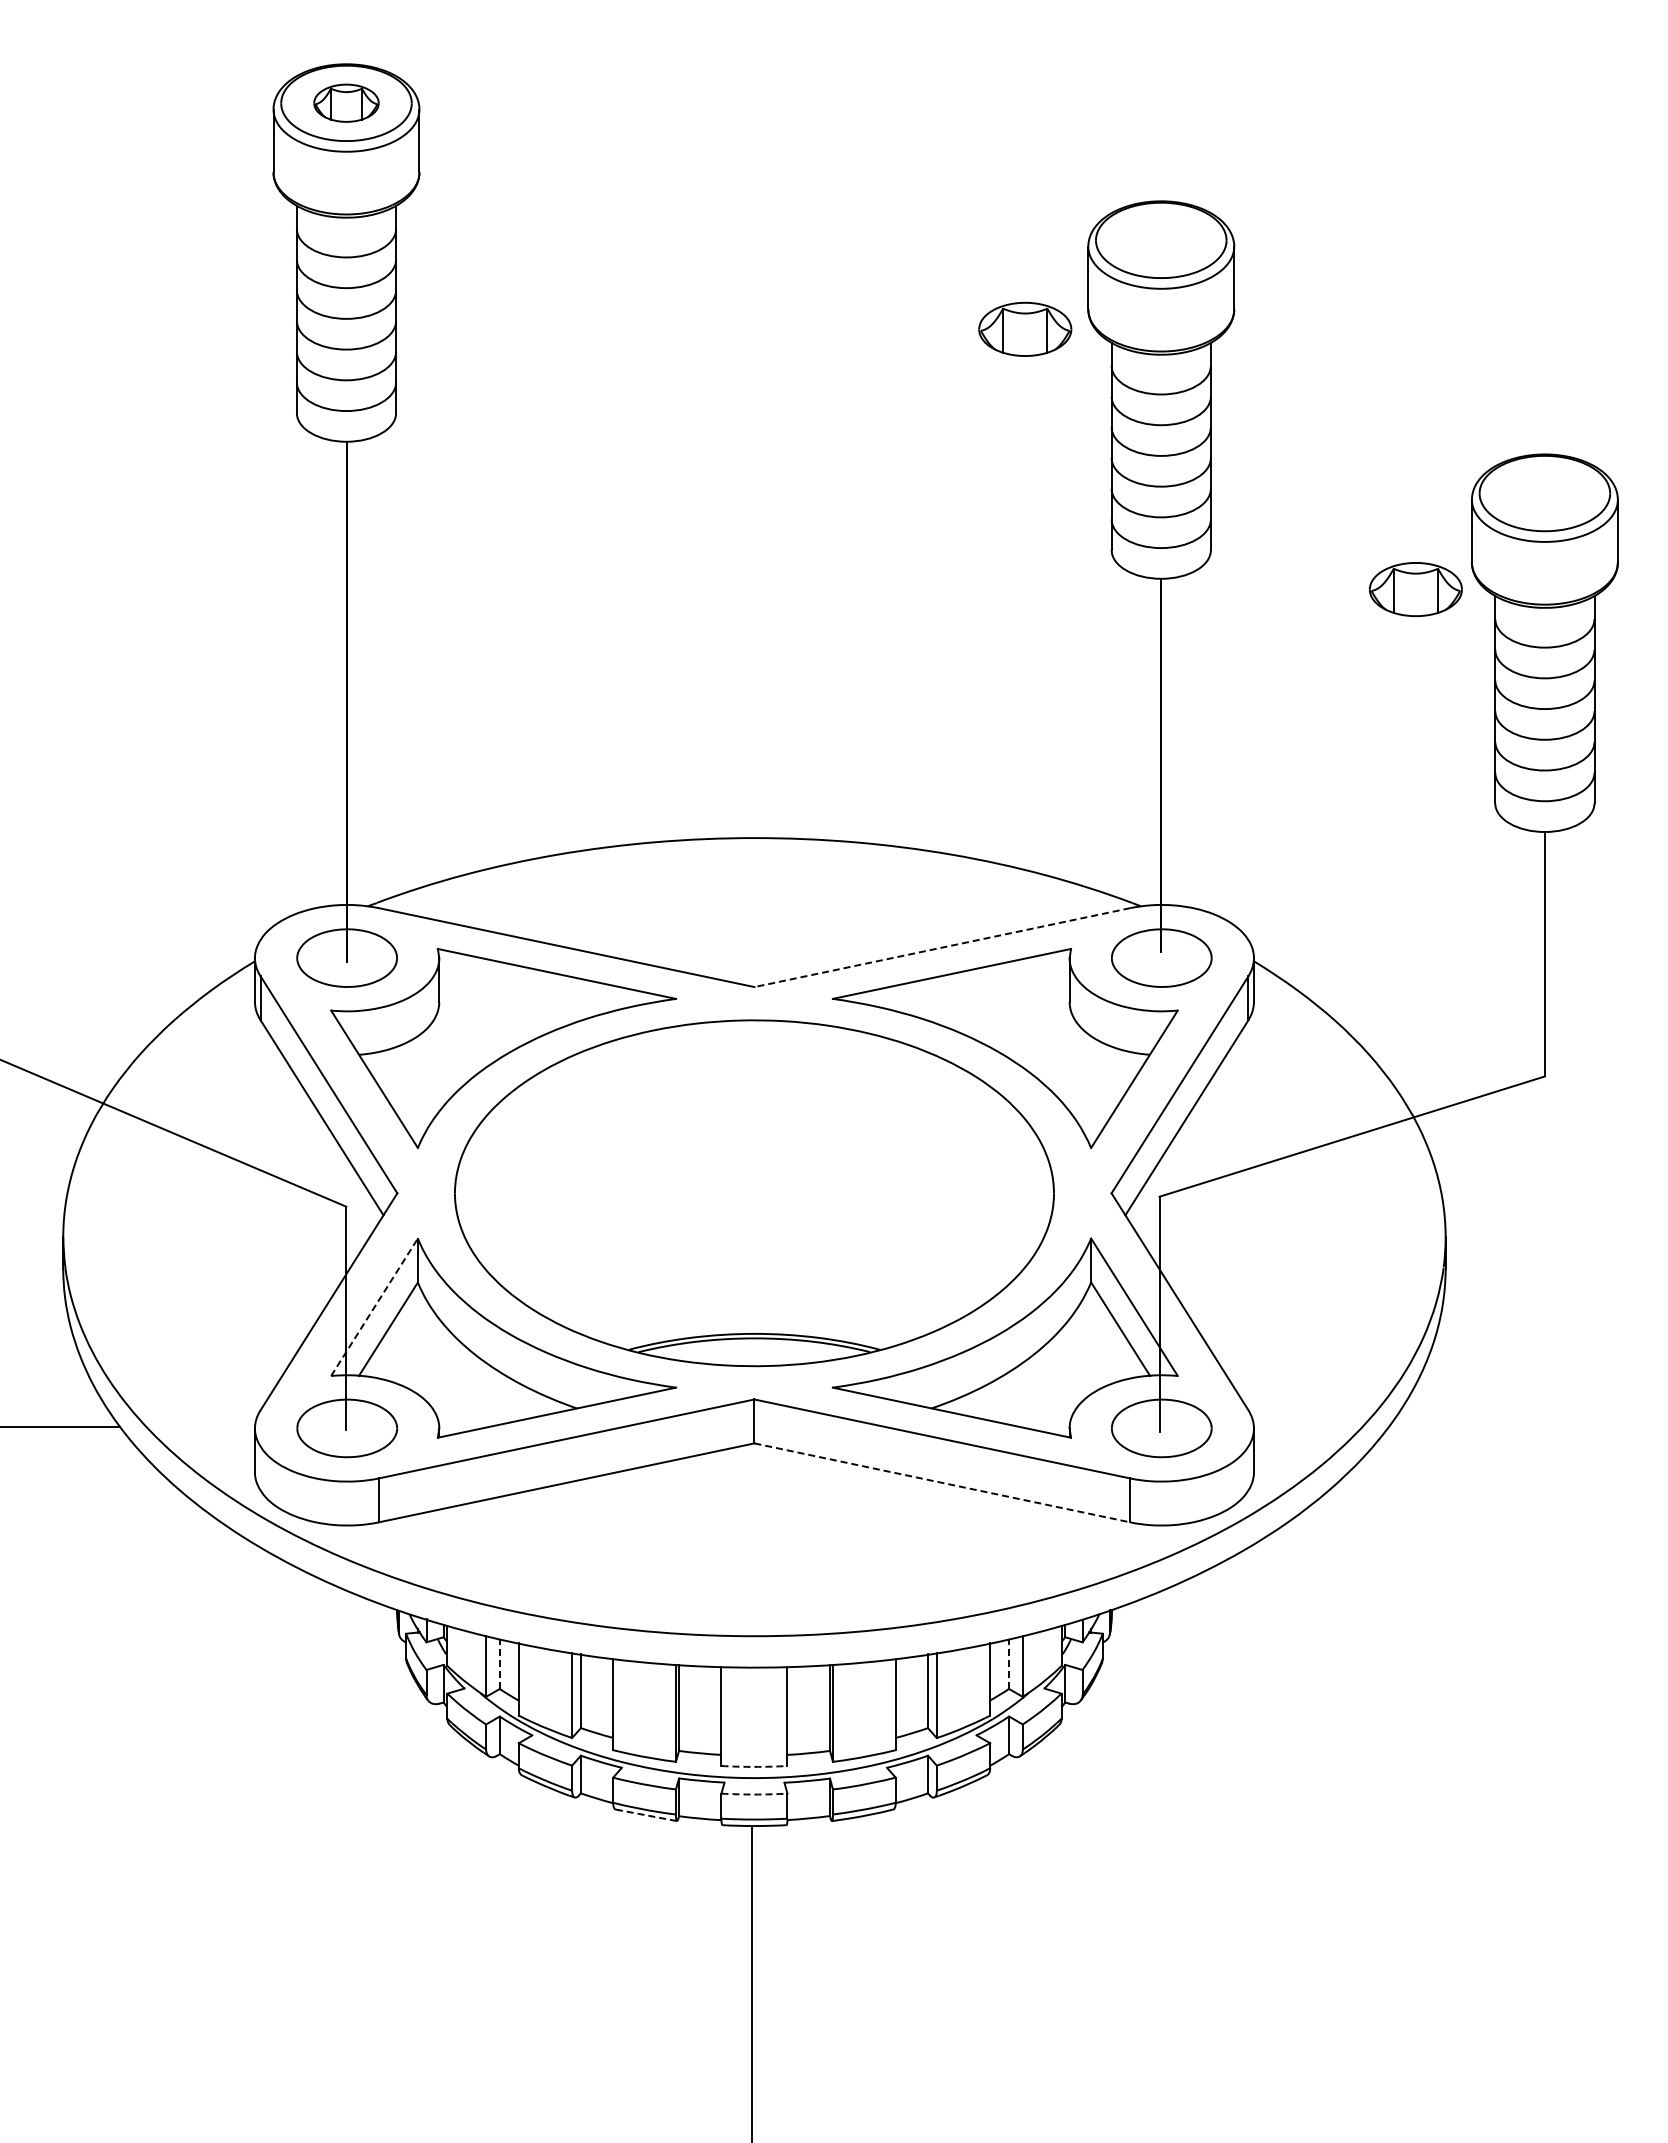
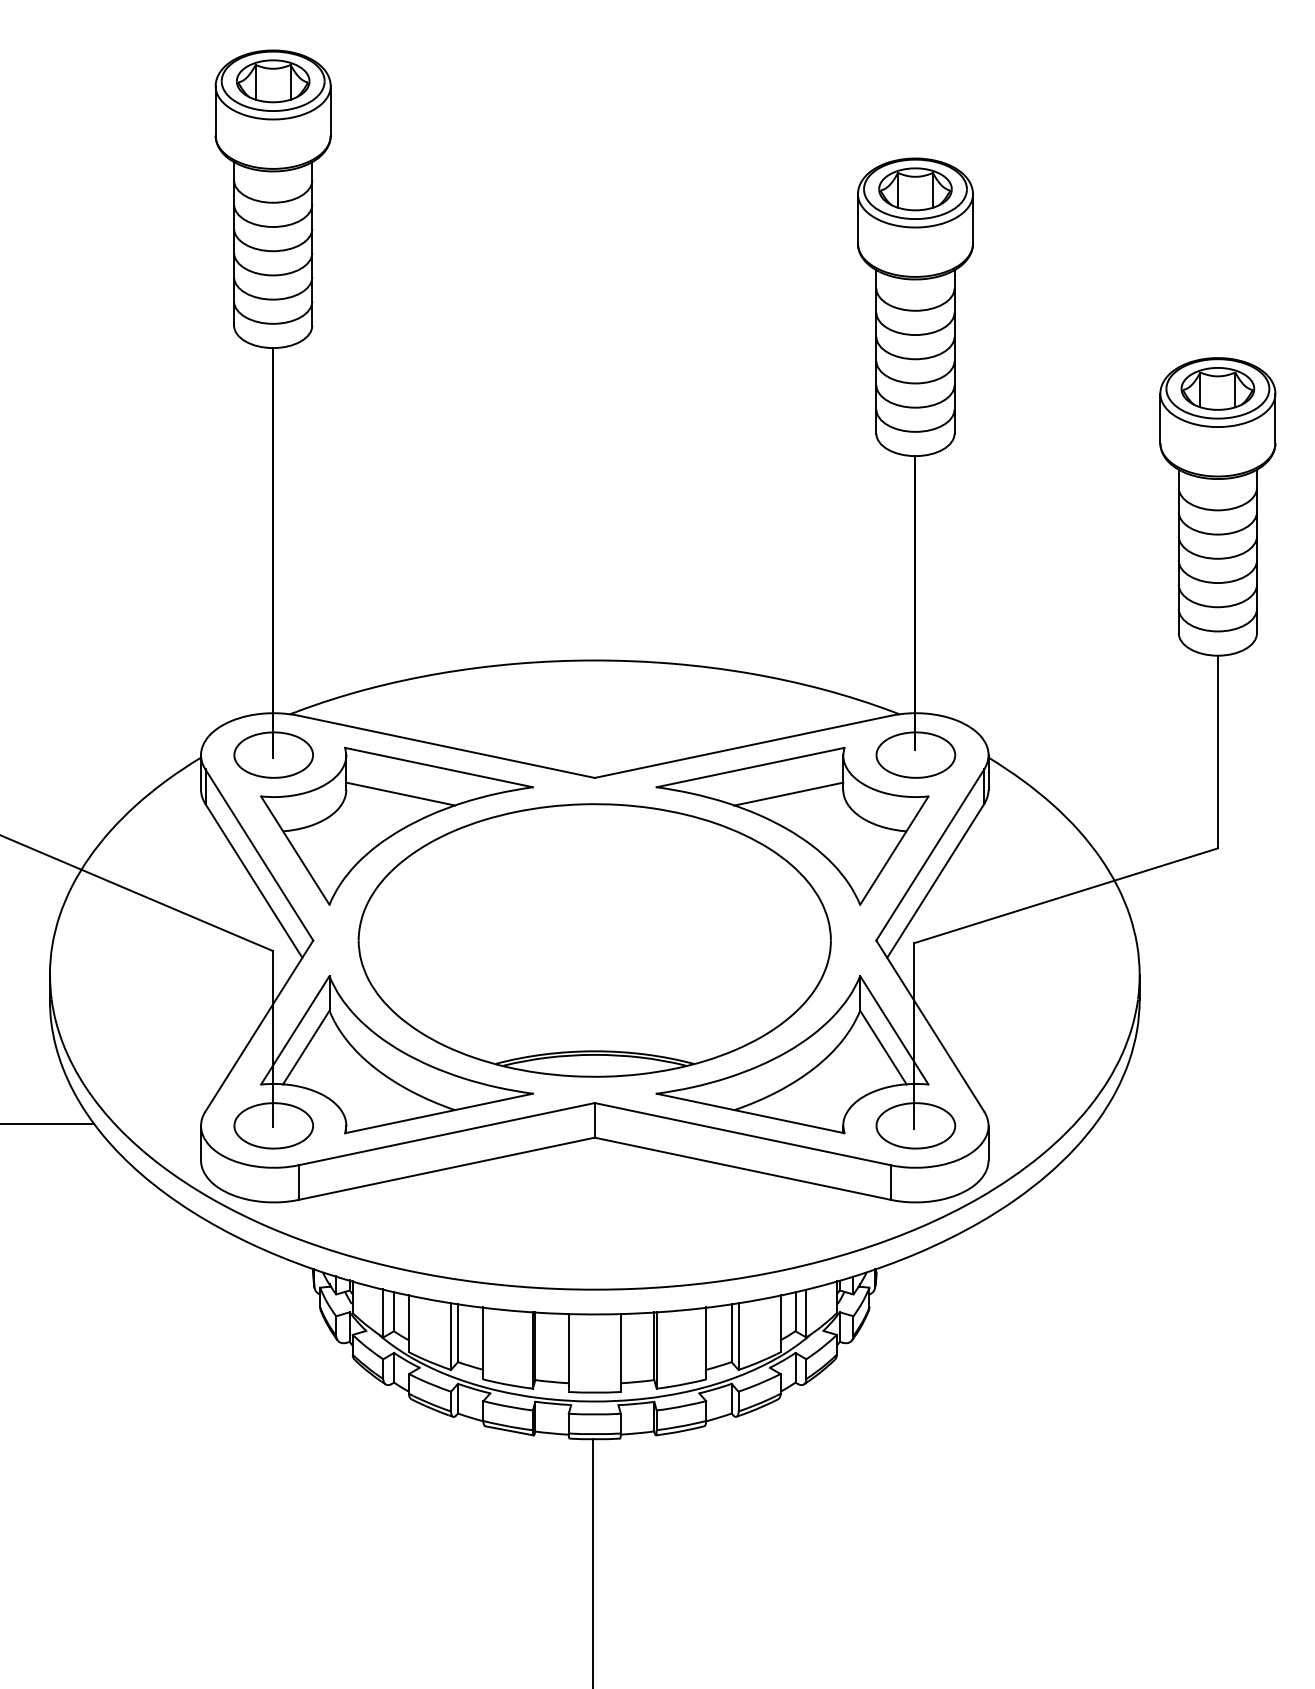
part: (346, 102) -> (273, 80), size x1.43
part: (1025, 328) -> (915, 188), moved
part: (1415, 589) -> (1217, 388), moved
line: (941, 947) -> (742, 746), dashed -> solid
line: (508, 1007) -> (400, 794), added
line: (1000, 1007) -> (788, 794), added
line: (374, 1306) -> (295, 1029), dashed -> solid
line: (942, 1482) -> (743, 1168), dashed -> solid
line: (499, 1663) -> (393, 1311), dashed -> solid
line: (1009, 1664) -> (795, 1311), dashed -> solid
arc: (754, 1766) -> (594, 1392), dashed -> solid
arc: (754, 1794) -> (594, 1414), dashed -> solid
line: (646, 1815) -> (509, 1430), dashed -> solid

